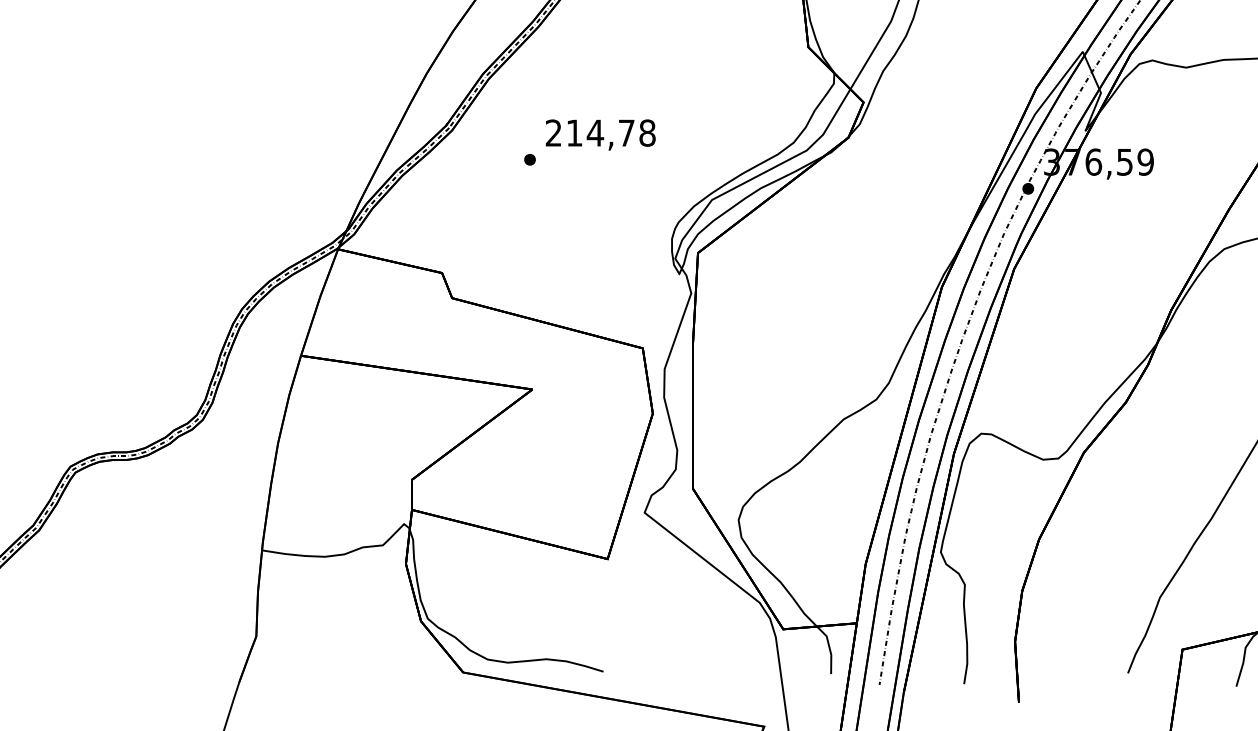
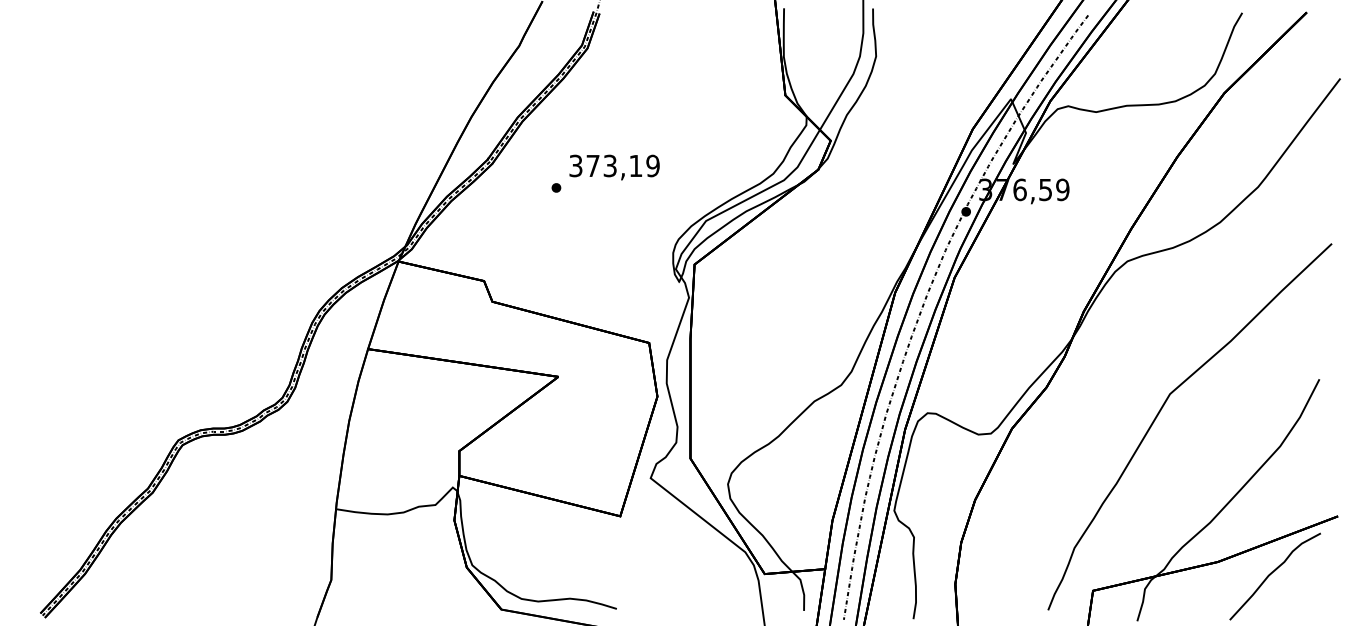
text: (600, 132) -> (614, 165), 214,78 -> 373,19

